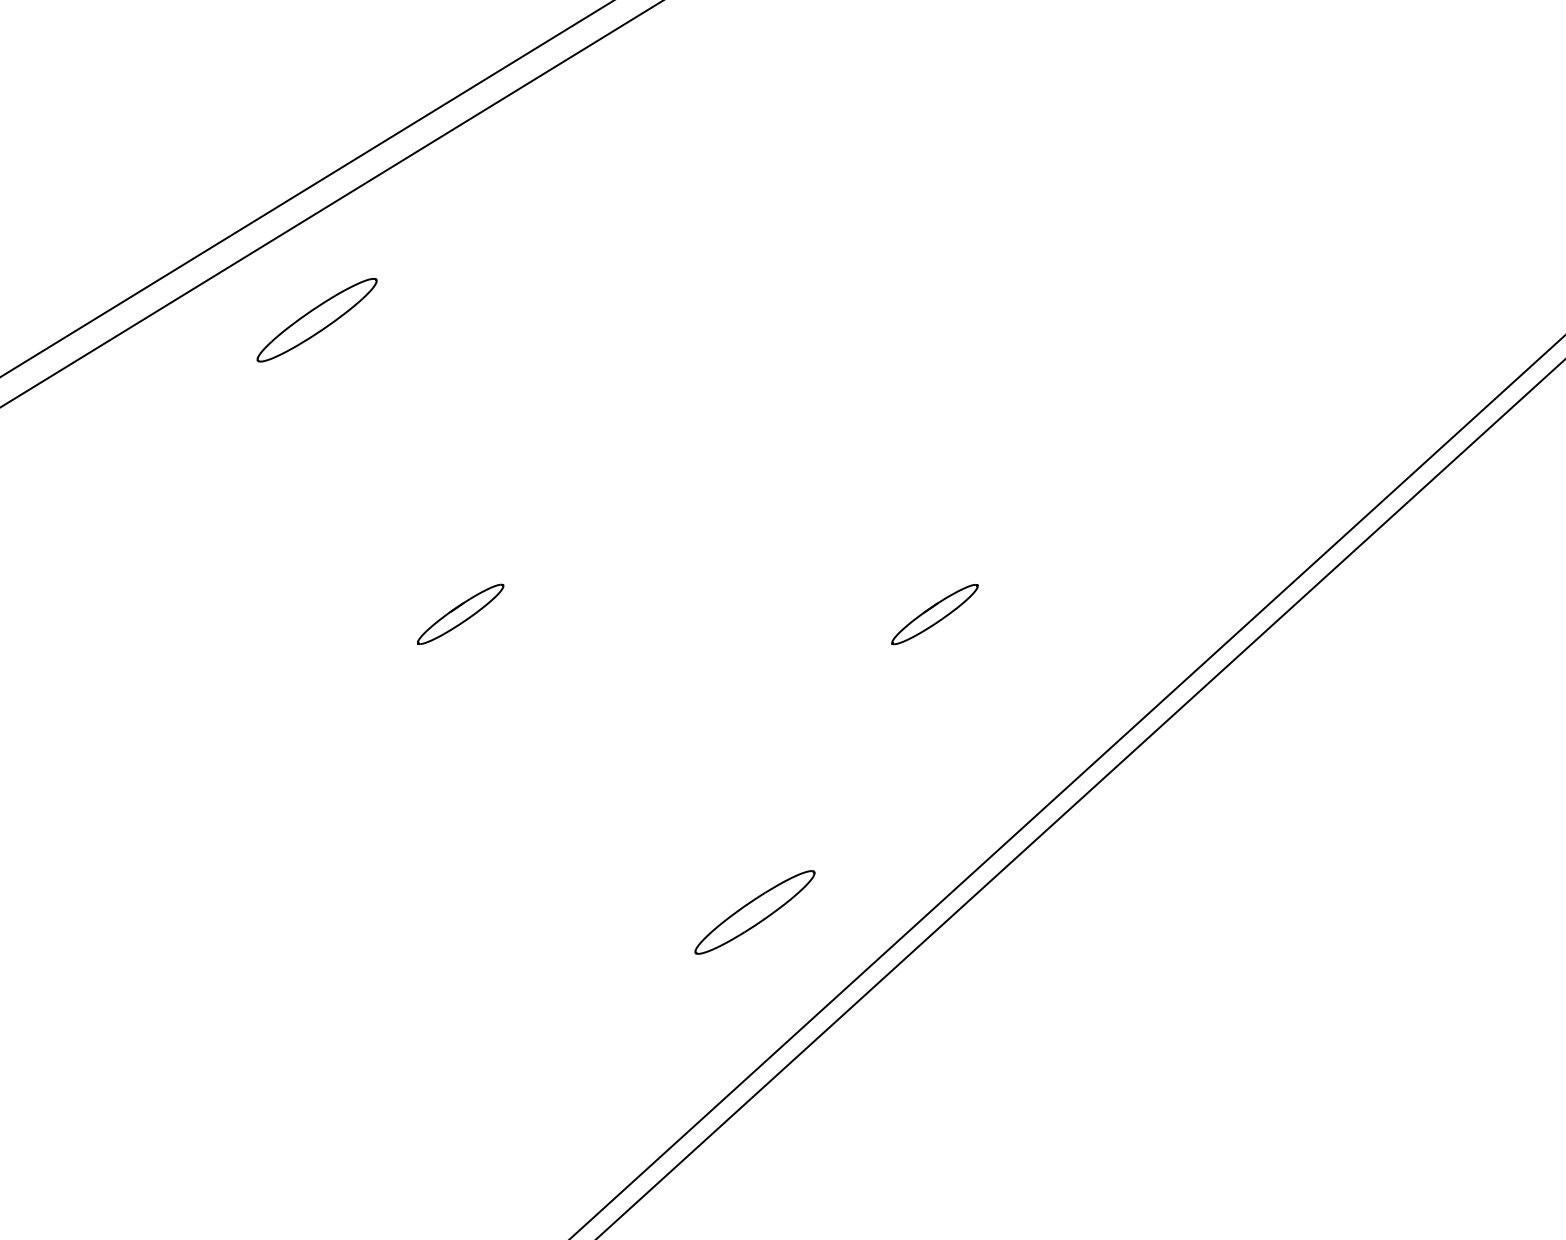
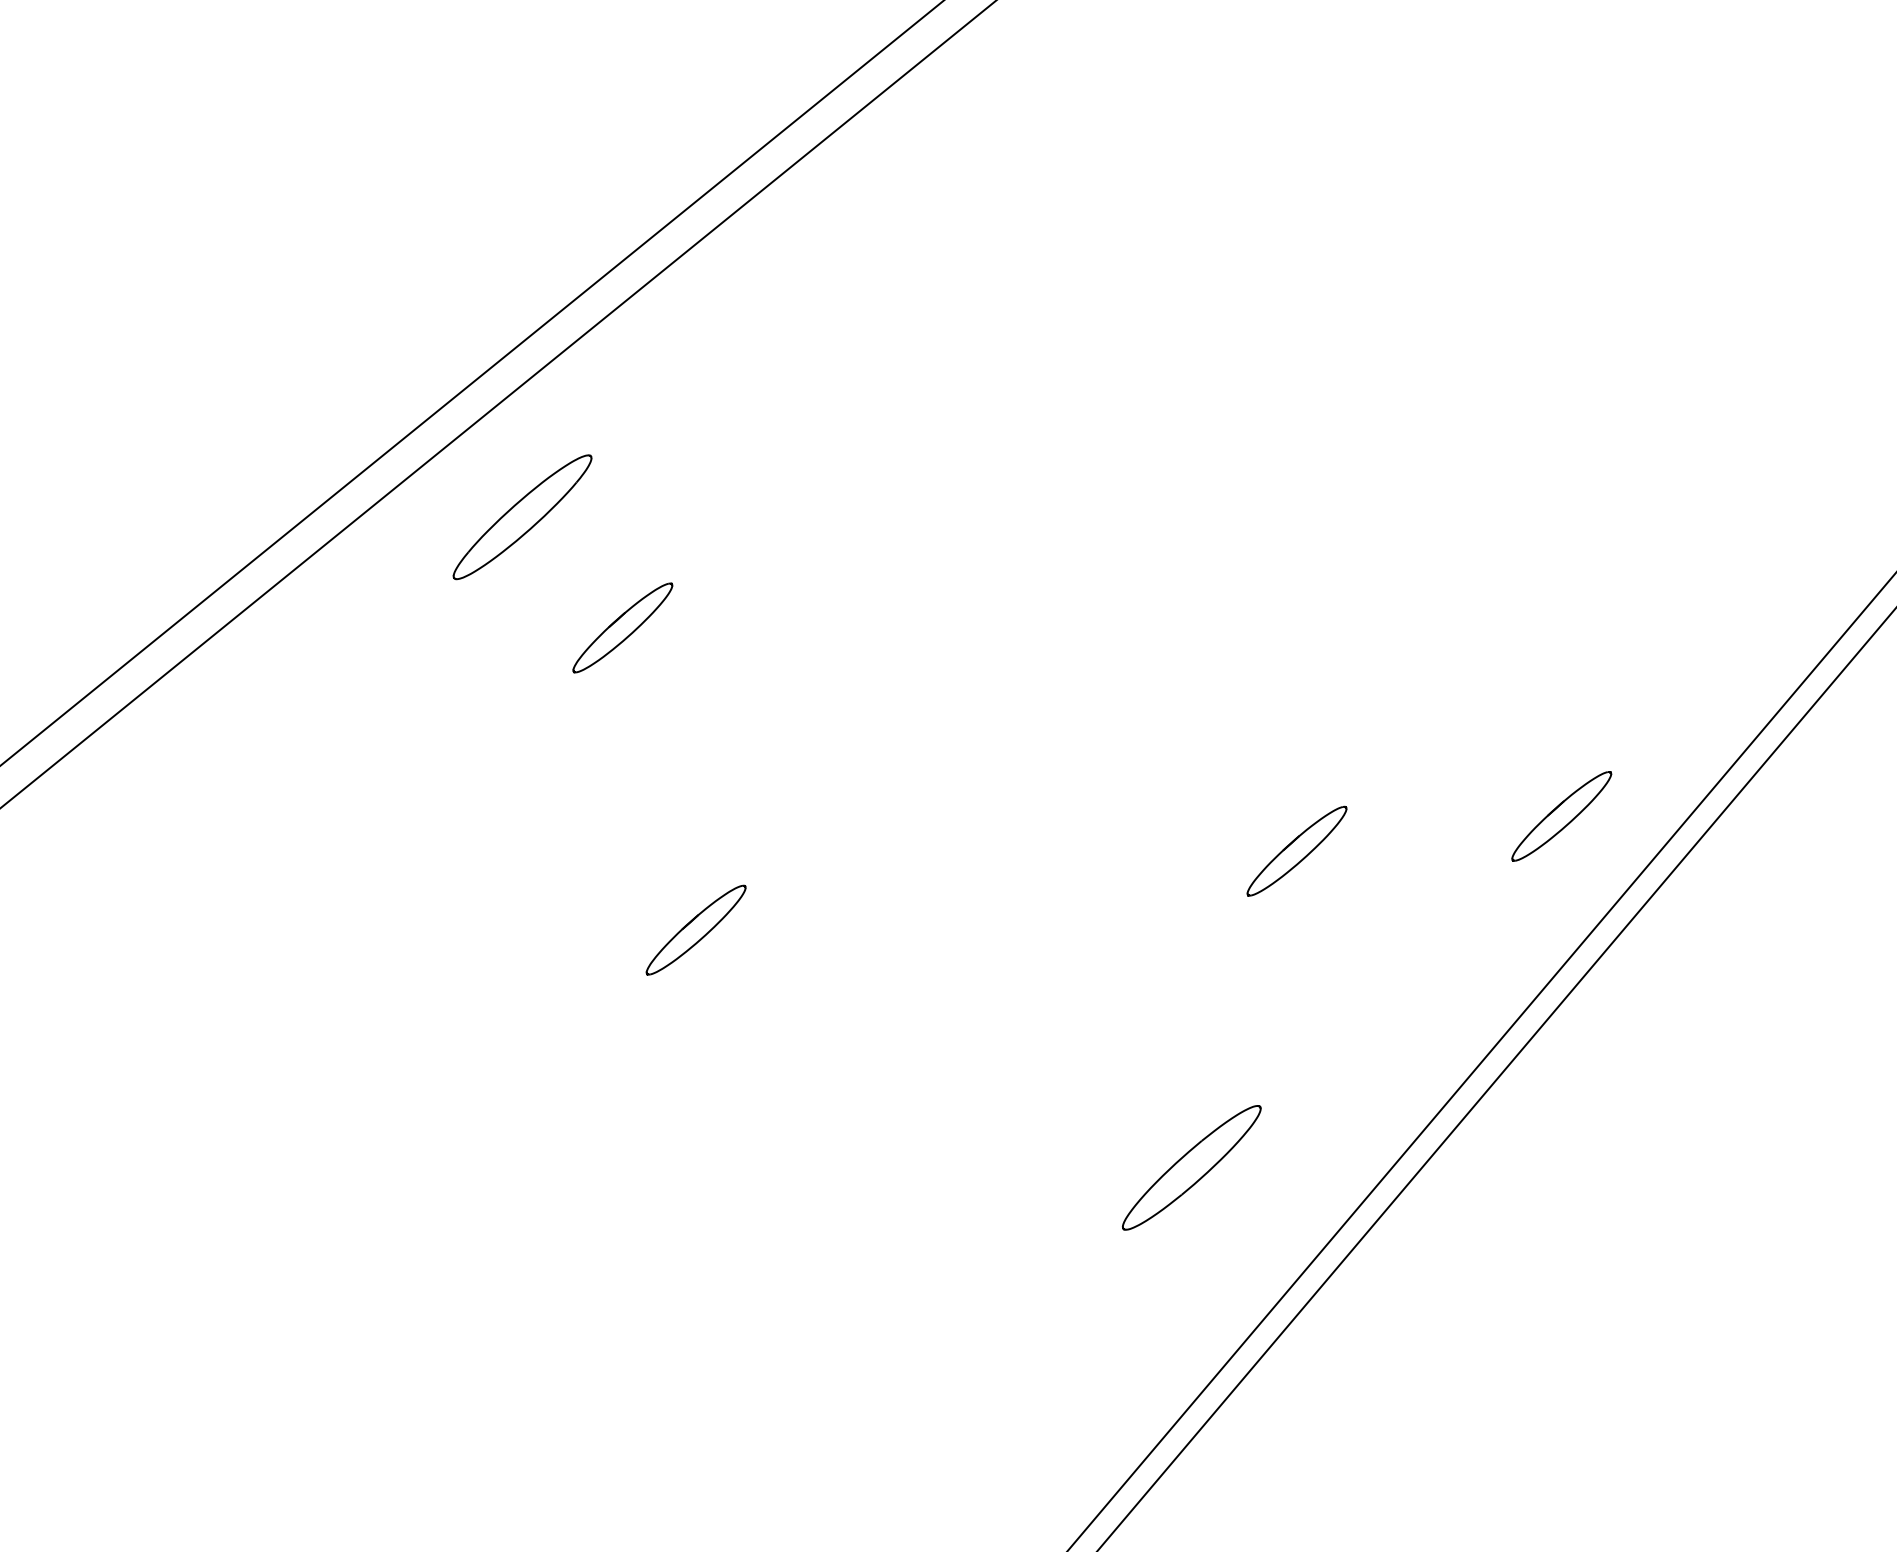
part: (316, 320) -> (521, 517), moved
part: (434, 371) -> (622, 626), added
part: (1143, 614) -> (1561, 816), added
part: (754, 912) -> (1191, 1167), moved

